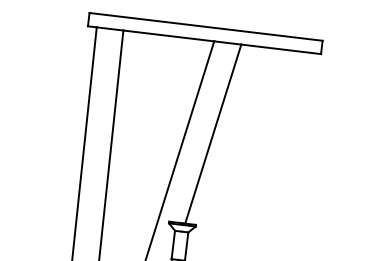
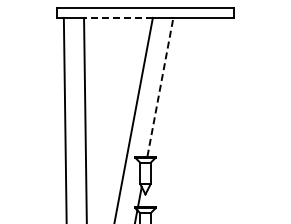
line: (167, 35) -> (117, 17), solid -> dashed
line: (213, 134) -> (160, 87), solid -> dashed

